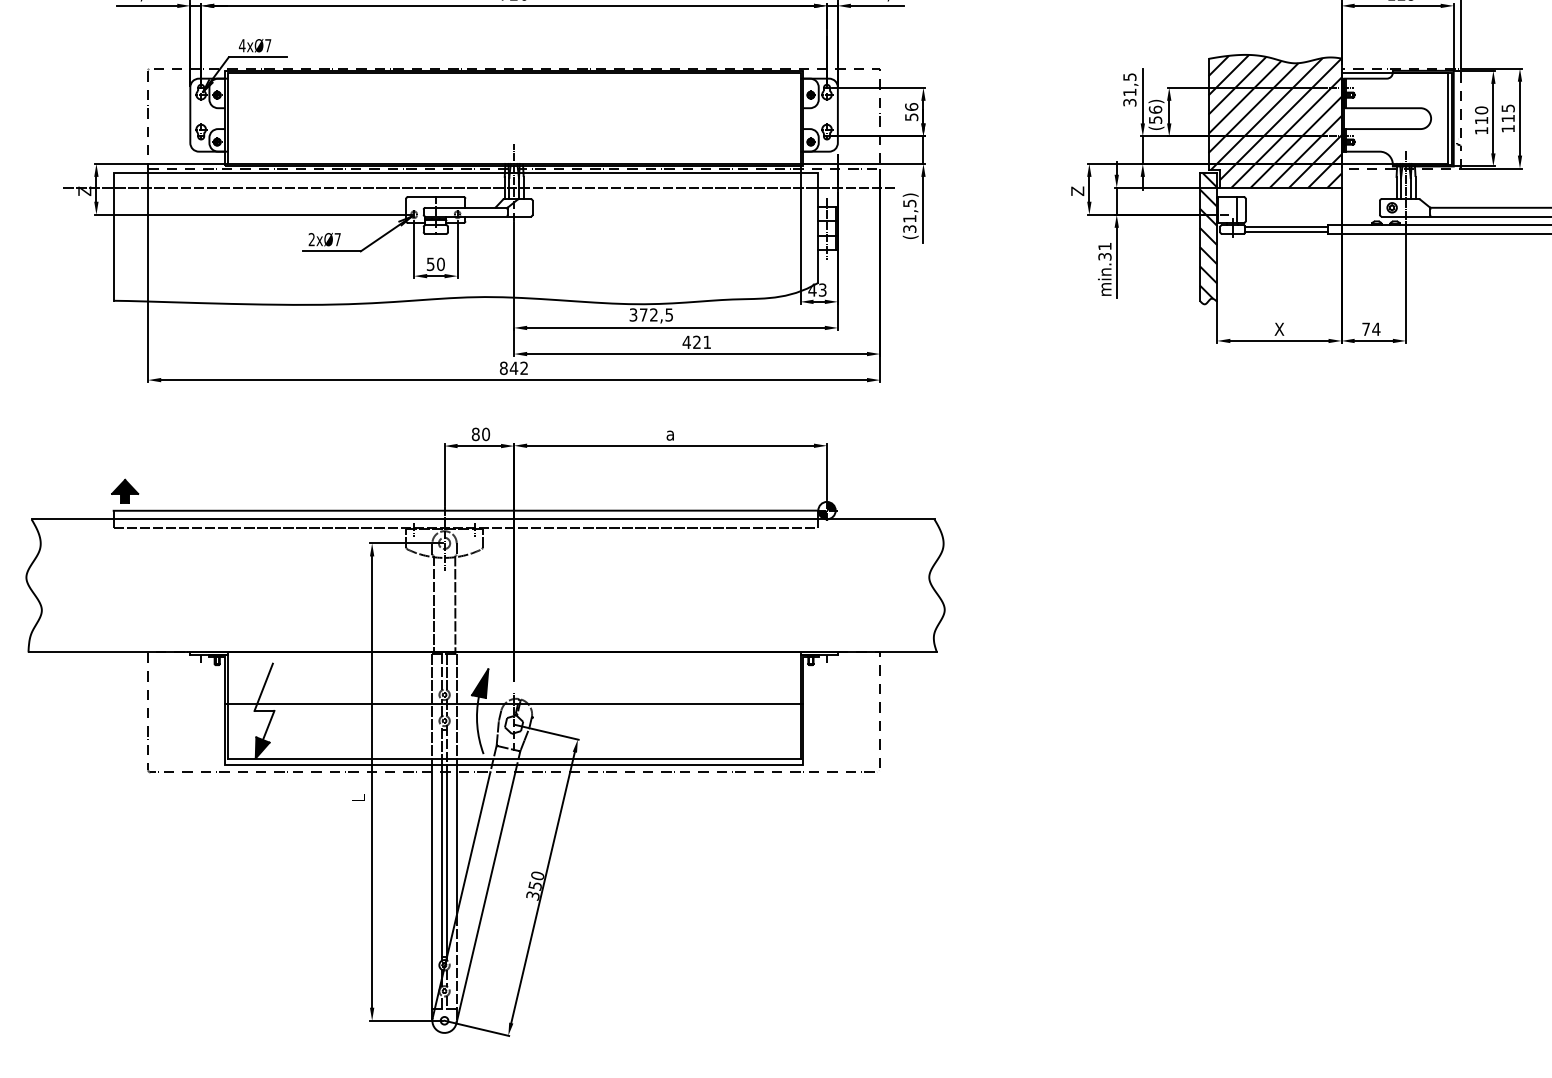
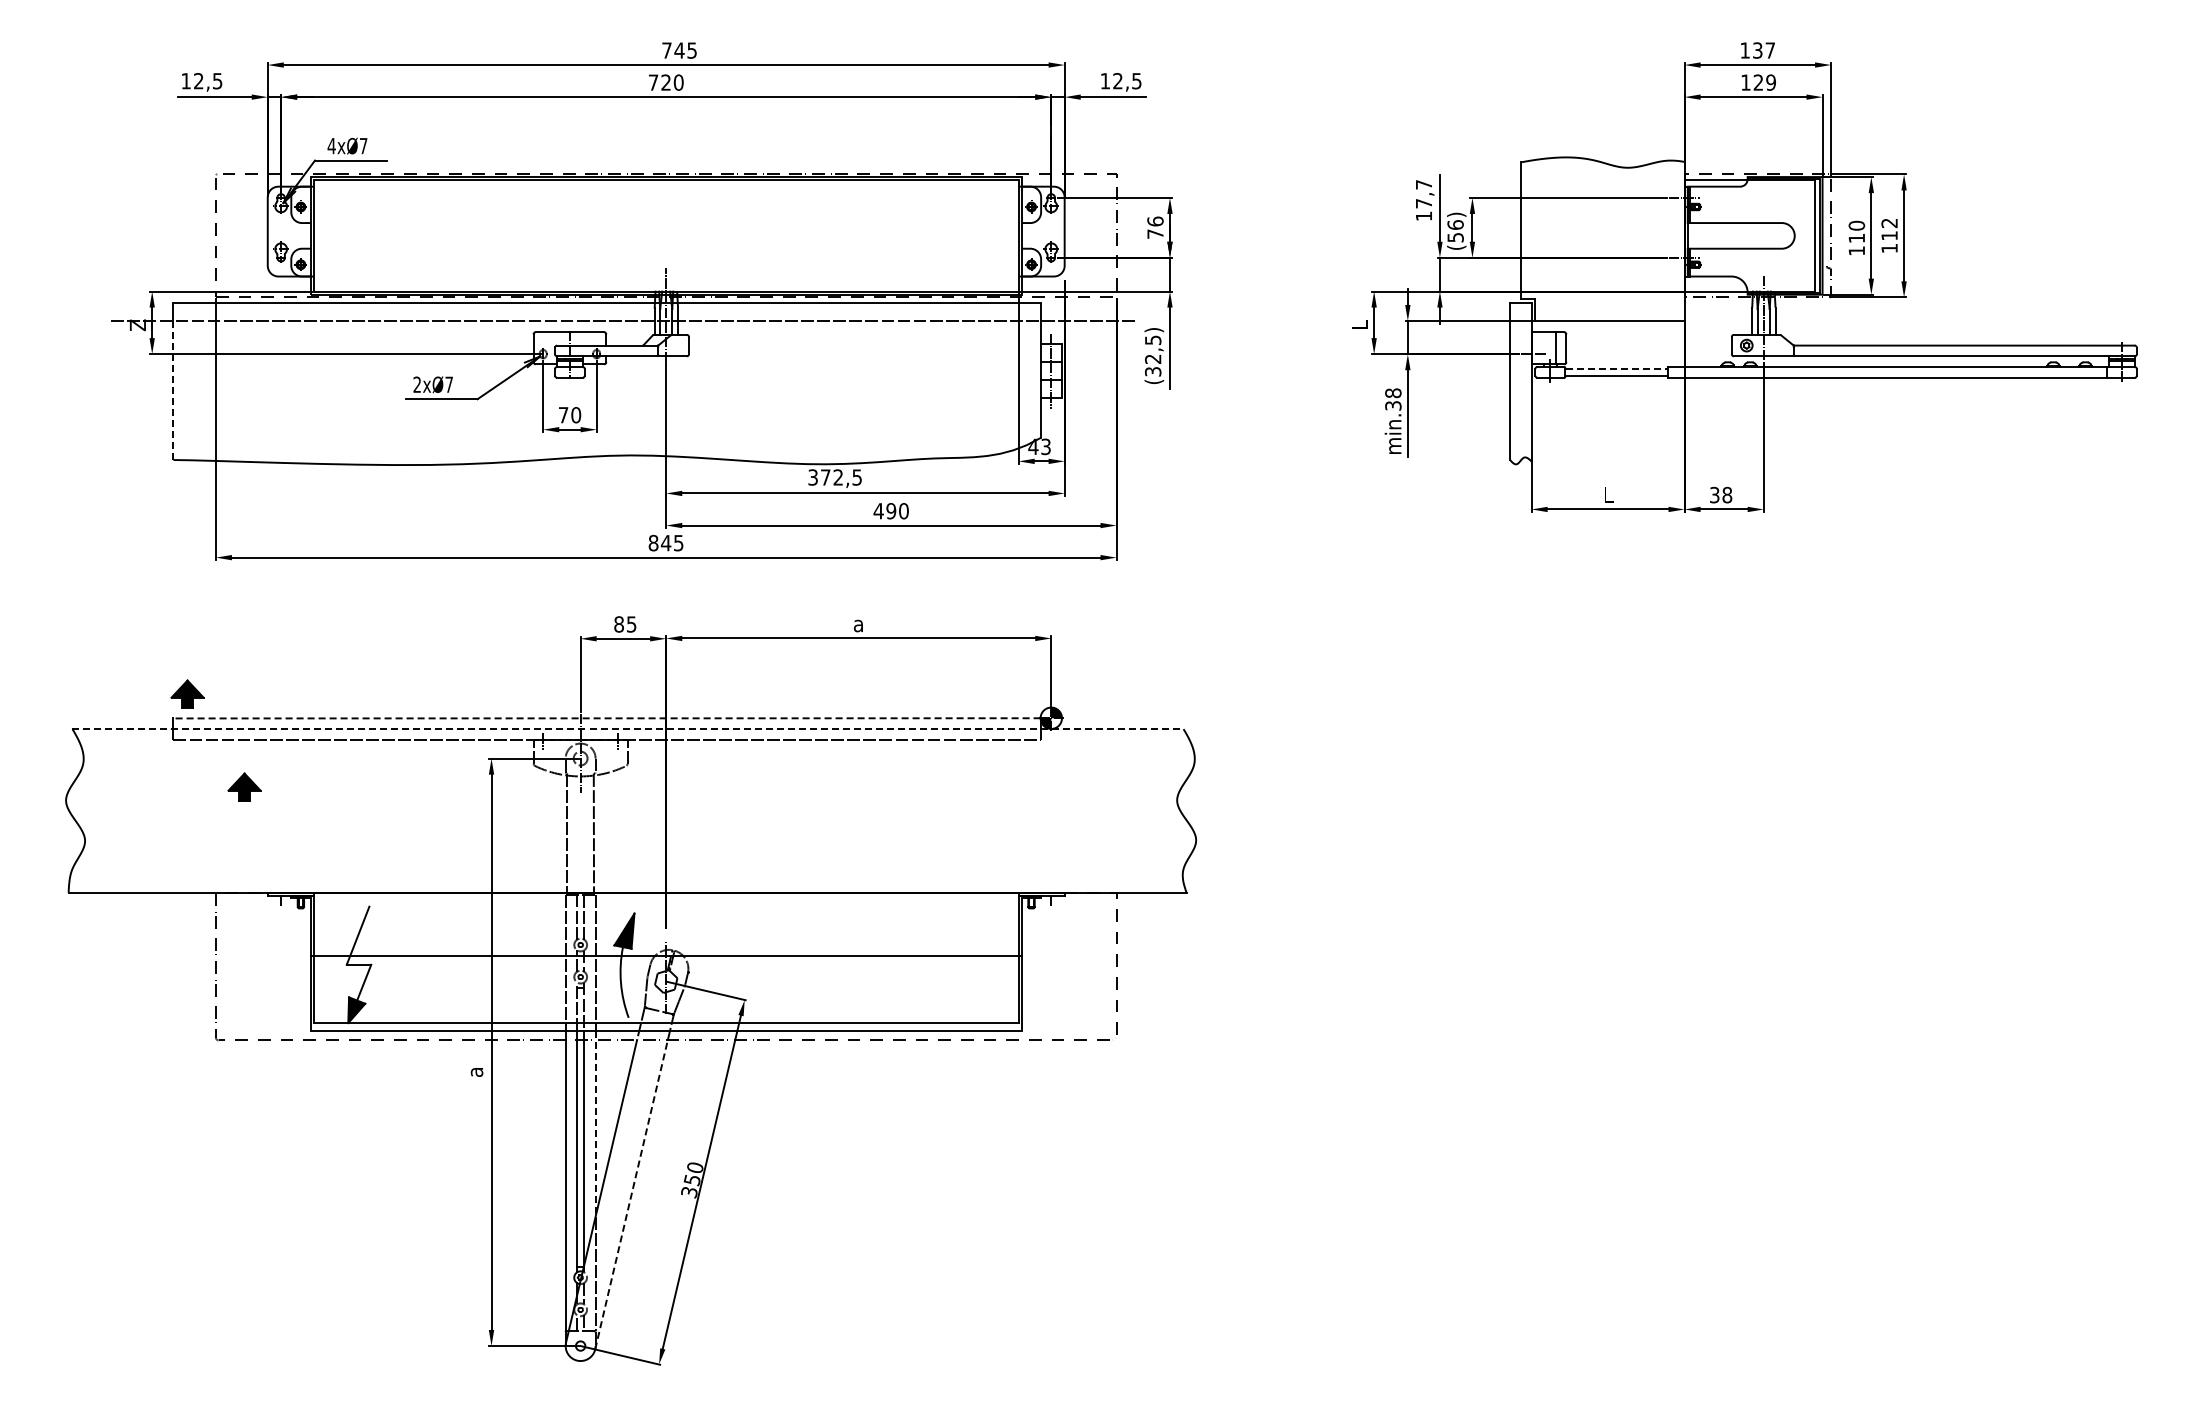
text: (1129, 89) -> (1423, 200), 31,5 -> 17,7
text: (1508, 107) -> (1889, 222), 115 -> 112
text: (911, 116) -> (1155, 233), 56 -> 76
hatch: (1274, 121) -> (1602, 239), removed
text: (1077, 191) -> (1359, 325), Z -> L
text: (910, 218) -> (1153, 358), (31,5) -> (32,5)
line: (1287, 226) -> (1617, 368), solid -> dashed
hatch: (1208, 236) -> (1520, 380), removed
line: (113, 245) -> (173, 391), solid -> dashed
text: (1105, 246) -> (1393, 393), min.31 -> min.38
text: (430, 264) -> (563, 415), 50 -> 70
text: (1371, 328) -> (1721, 494), 74 -> 38
text: (1278, 329) -> (1607, 495), X -> L
text: (702, 342) -> (897, 511), 421 -> 490
text: (524, 367) -> (678, 542), 842 -> 845
text: (485, 434) -> (631, 624), 80 -> 85
line: (466, 510) -> (607, 718), solid -> dashed
line: (483, 519) -> (628, 729), solid -> dashed
part: (171, 566) -> (244, 786), added
text: (359, 797) -> (475, 1071), L -> a
line: (456, 839) -> (595, 1123), solid -> dashed
line: (485, 897) -> (631, 1194), solid -> dashed

